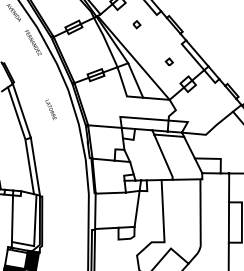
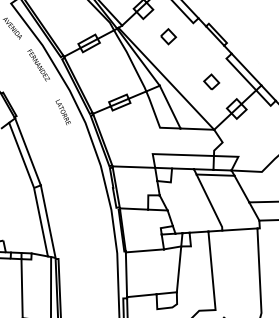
part: (136, 24) -> (168, 36), size x1.67
part: (169, 61) -> (211, 81), size x1.67
text: (50, 109) -> (62, 111), moved

